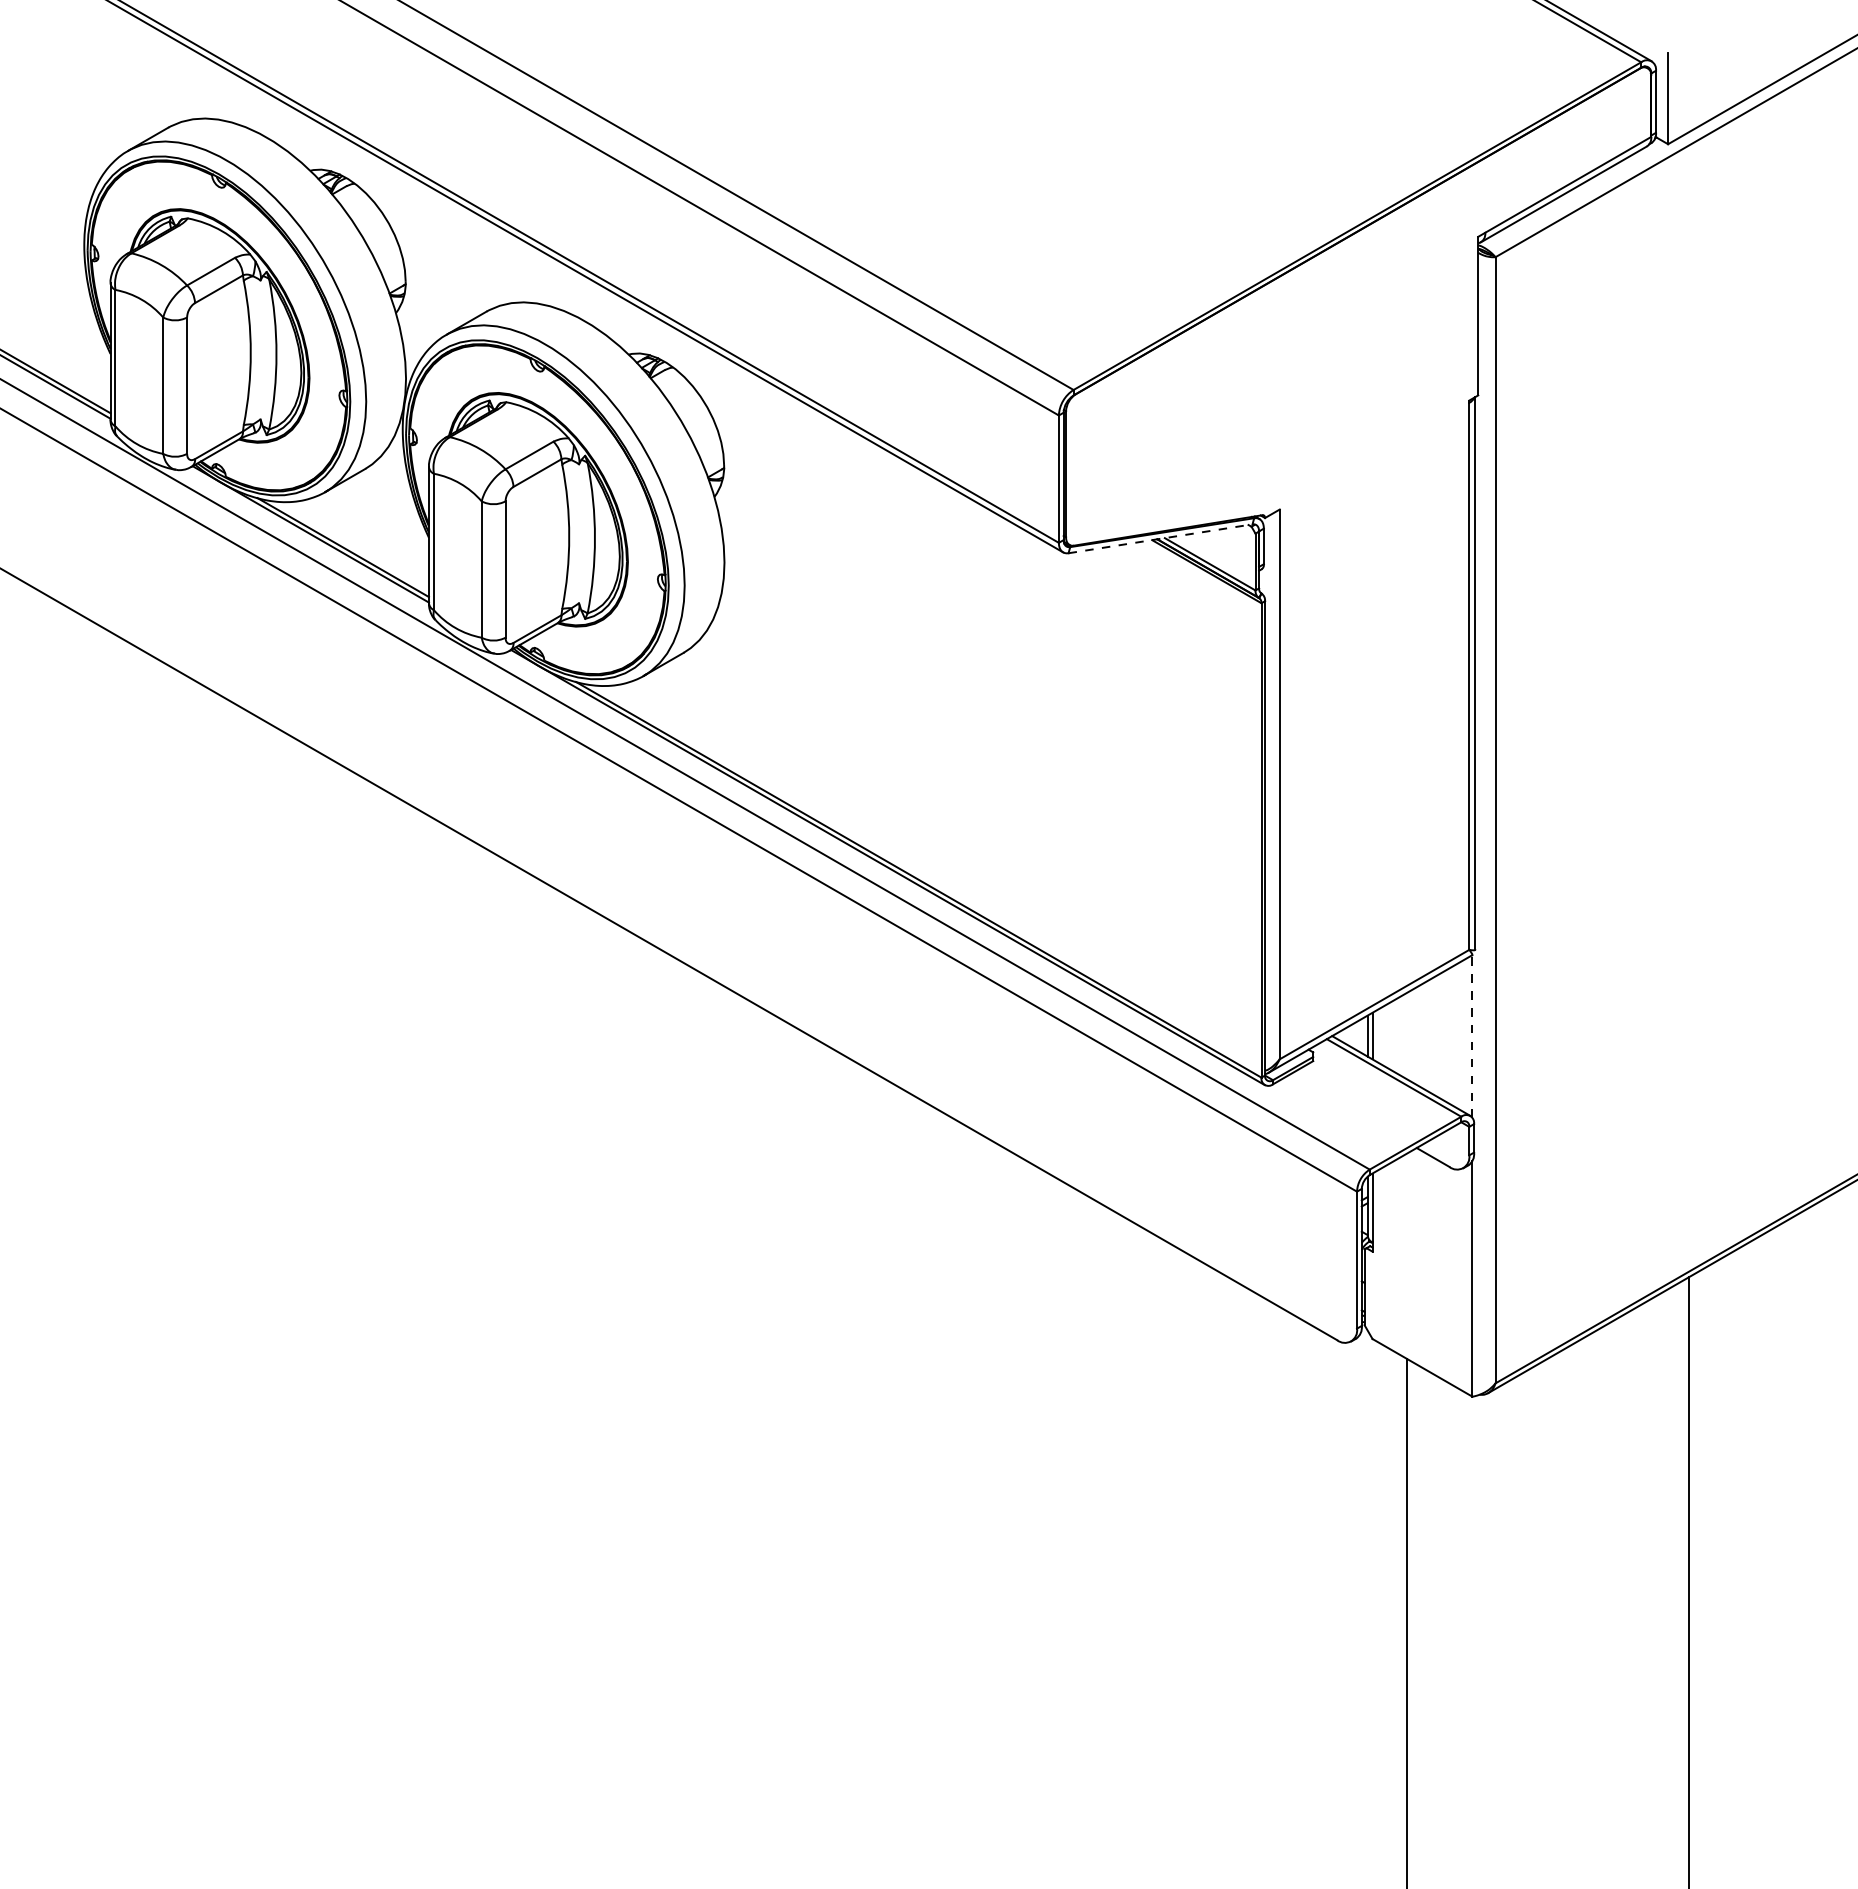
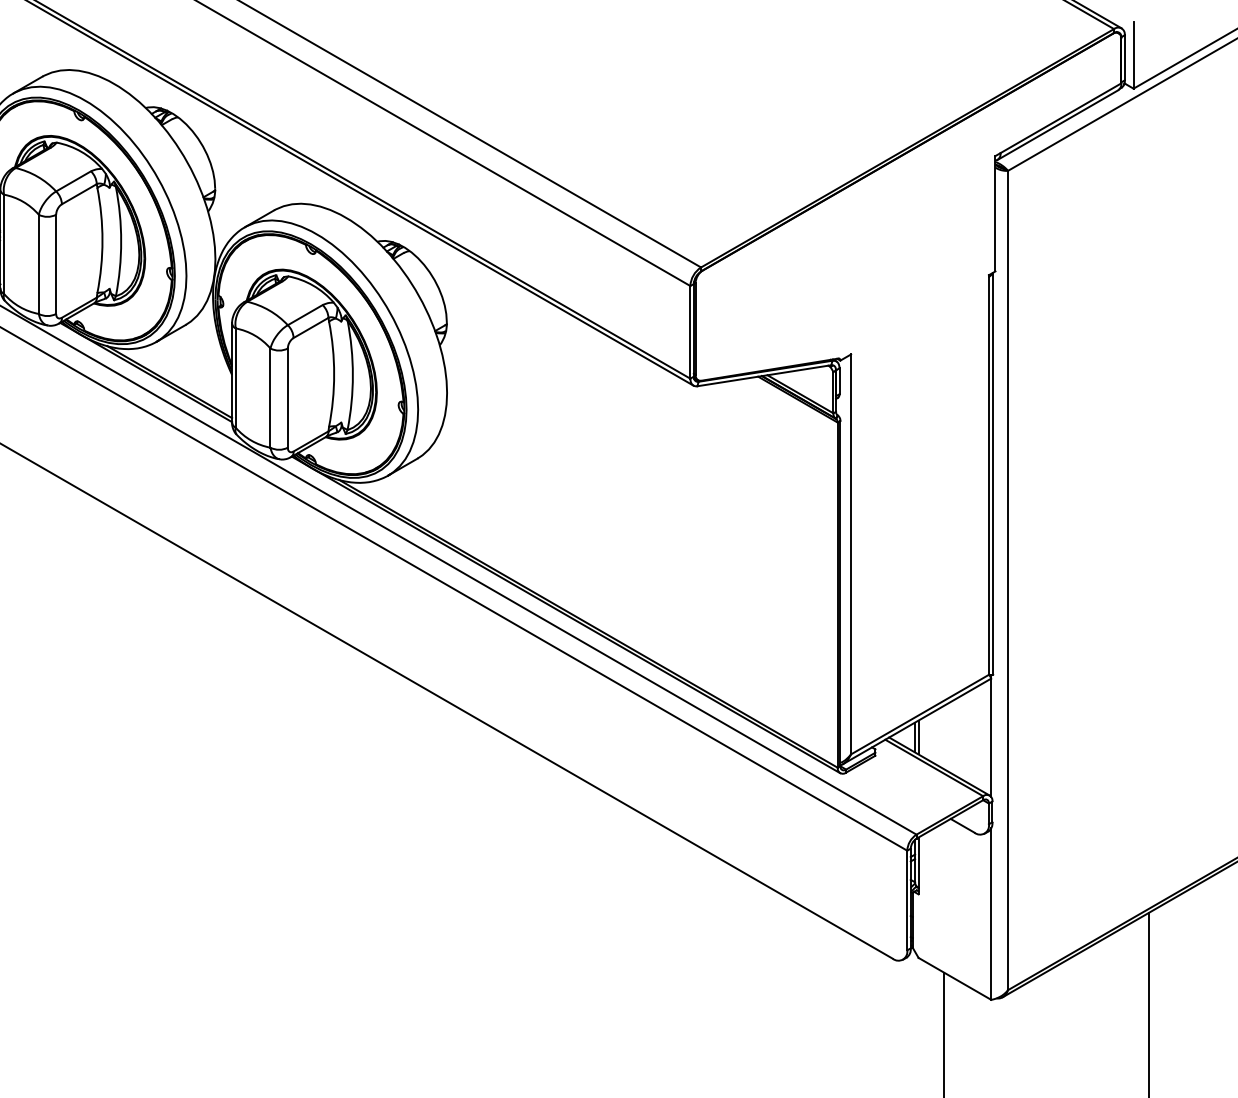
line: (1161, 538) -> (765, 375), dashed -> solid
line: (1472, 1034) -> (991, 736), dashed -> solid

